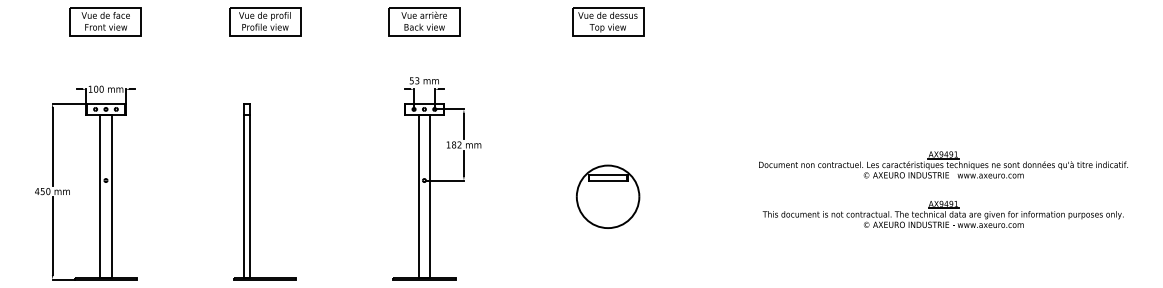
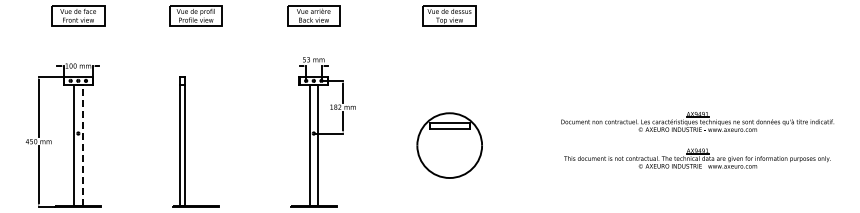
line: (111, 196) -> (82, 145), solid -> dashed
part: (607, 196) -> (449, 145), size x1.4

